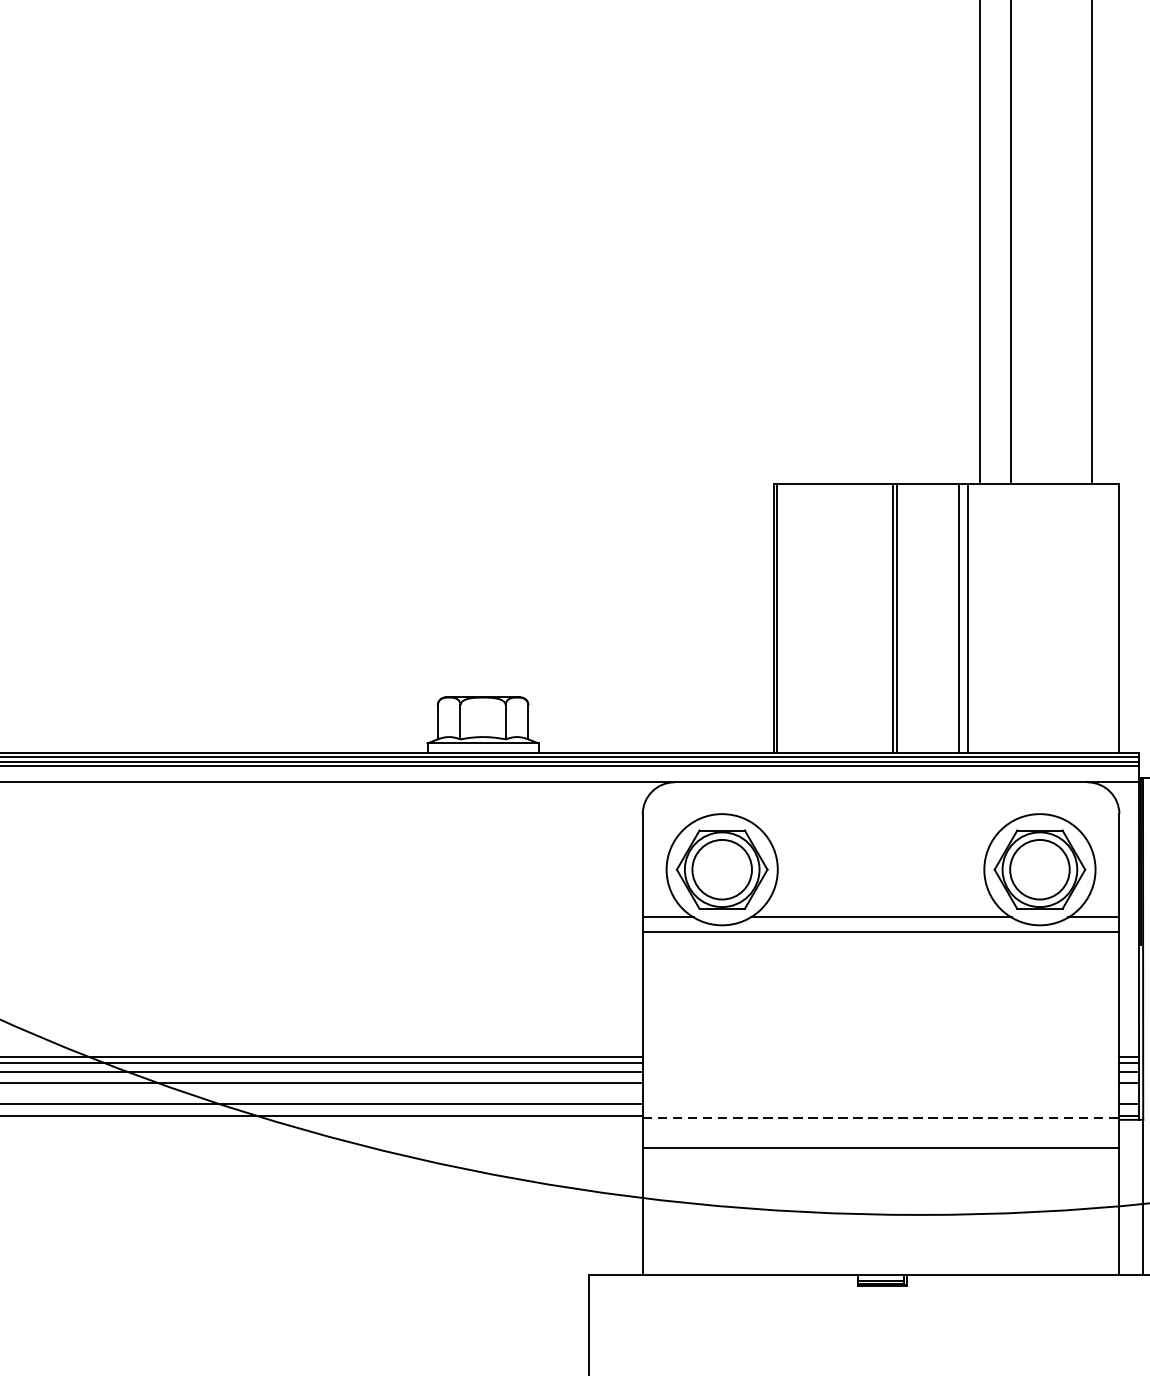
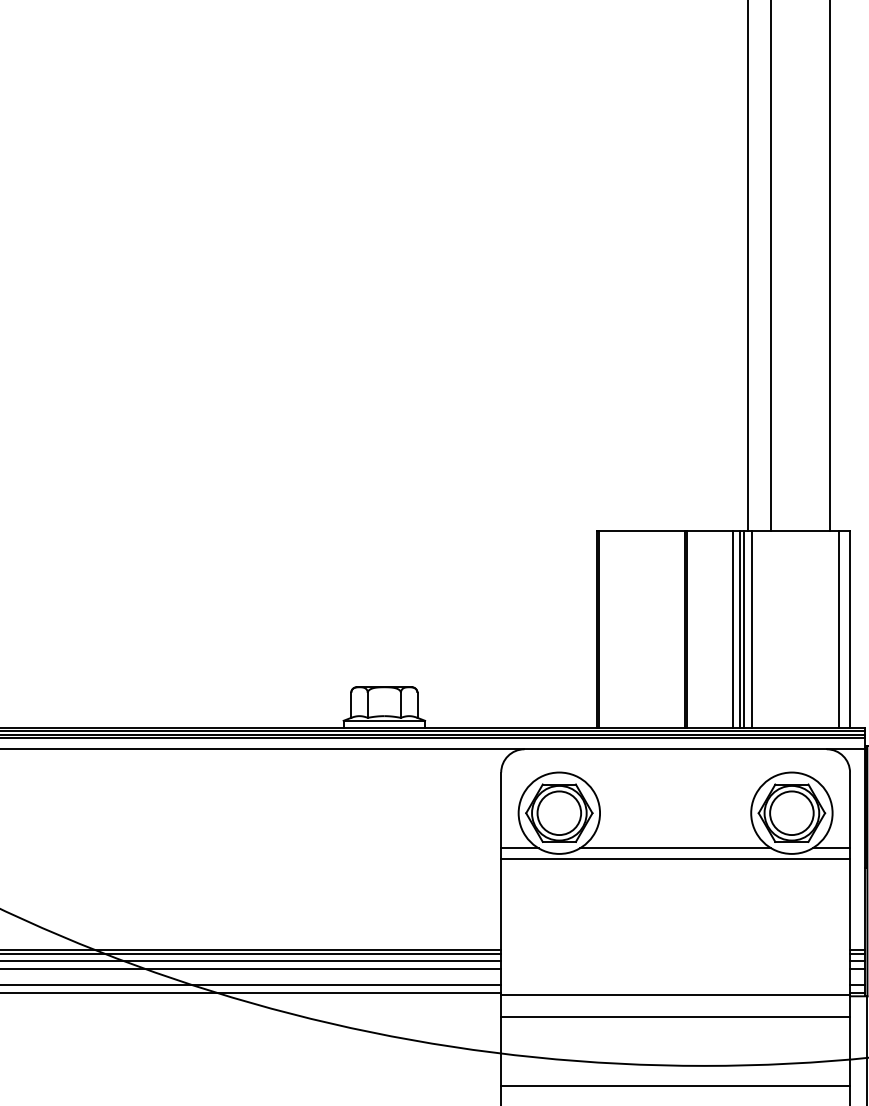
line: (973, 618) -> (743, 629), added
line: (986, 618) -> (752, 629), added
line: (1104, 618) -> (839, 629), added
line: (882, 1118) -> (676, 995), dashed -> solid
line: (880, 1243) -> (675, 1086), added

